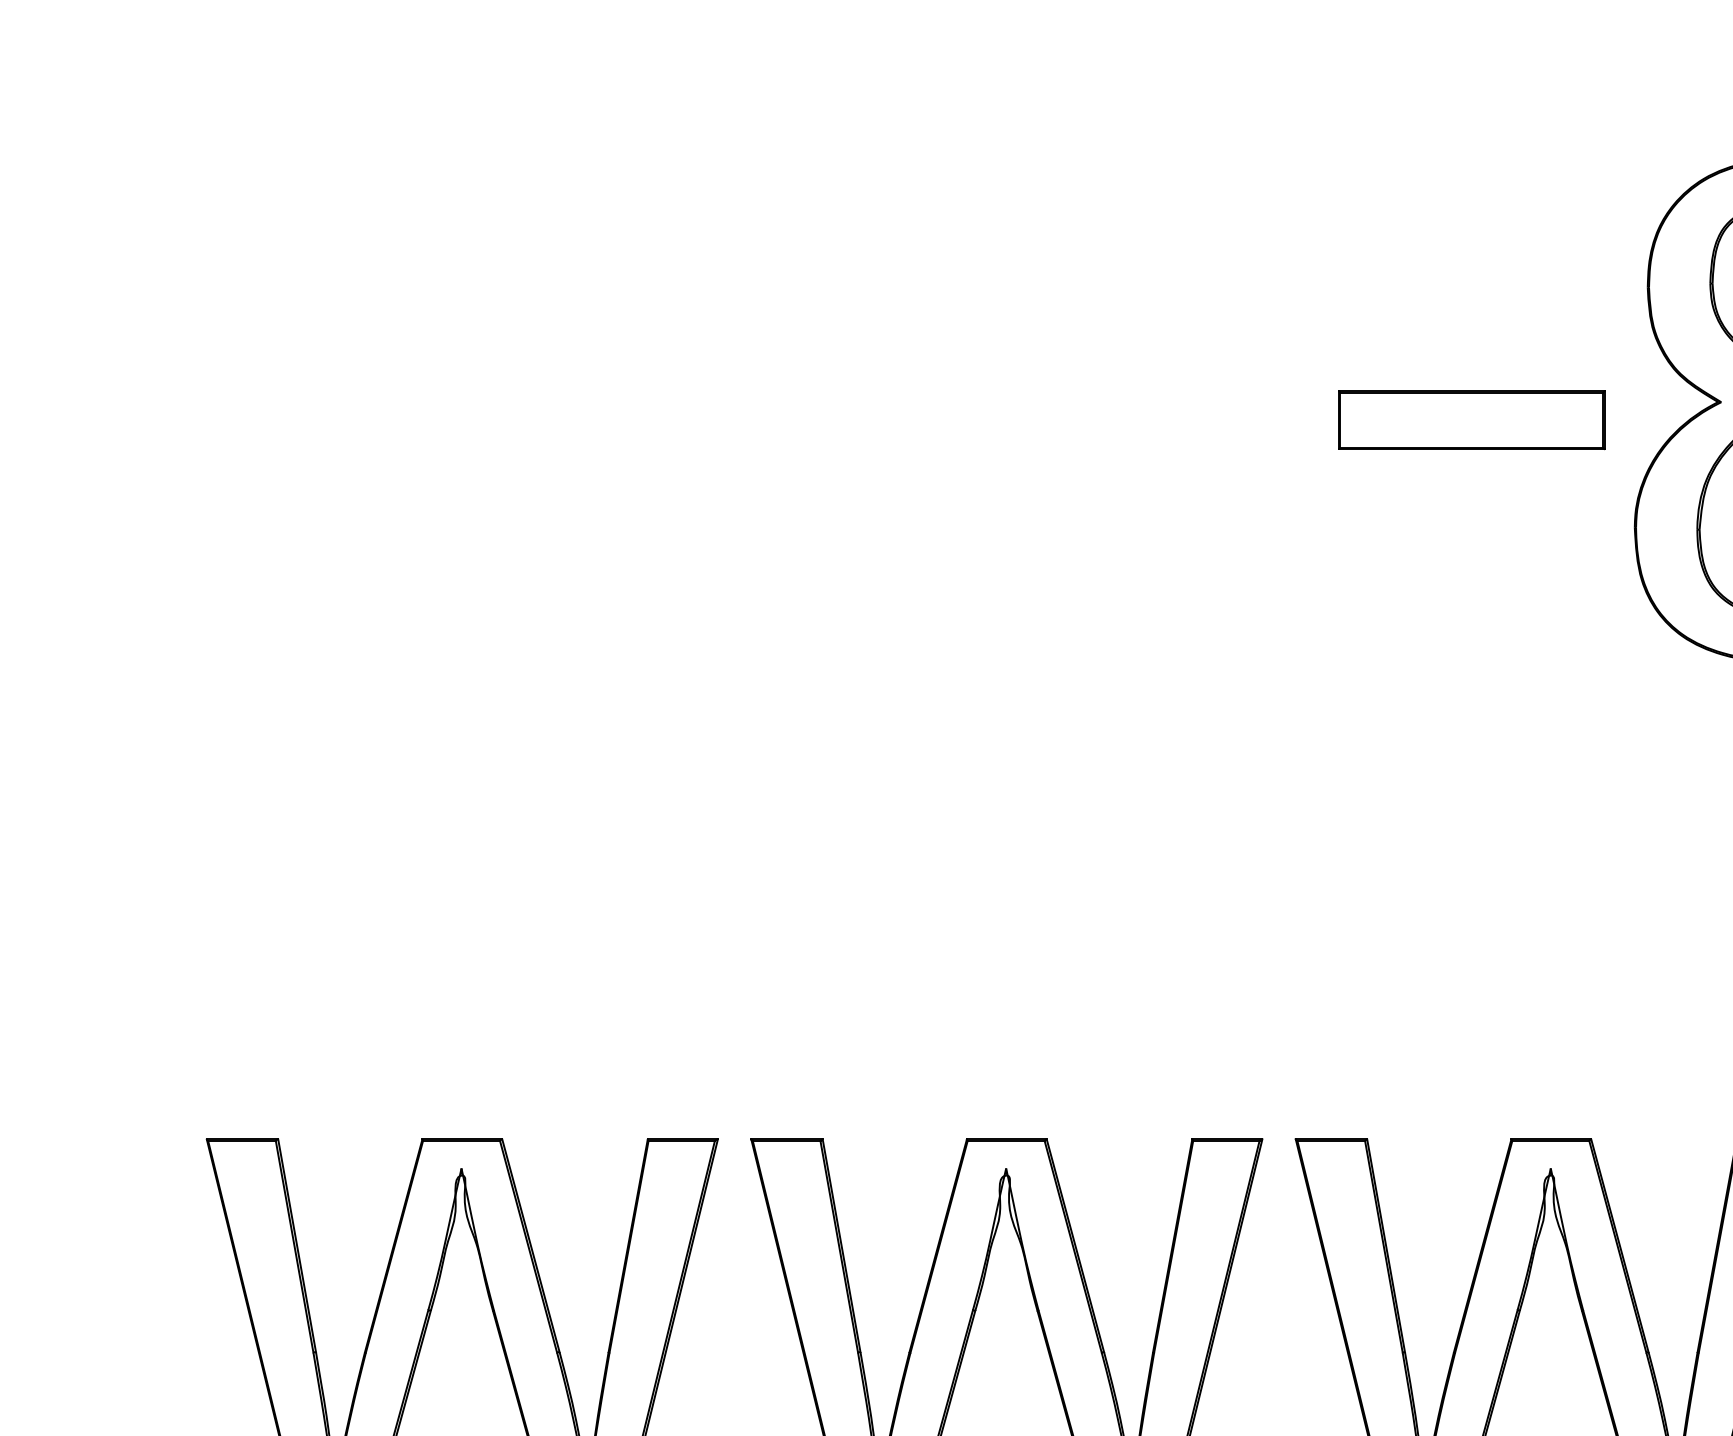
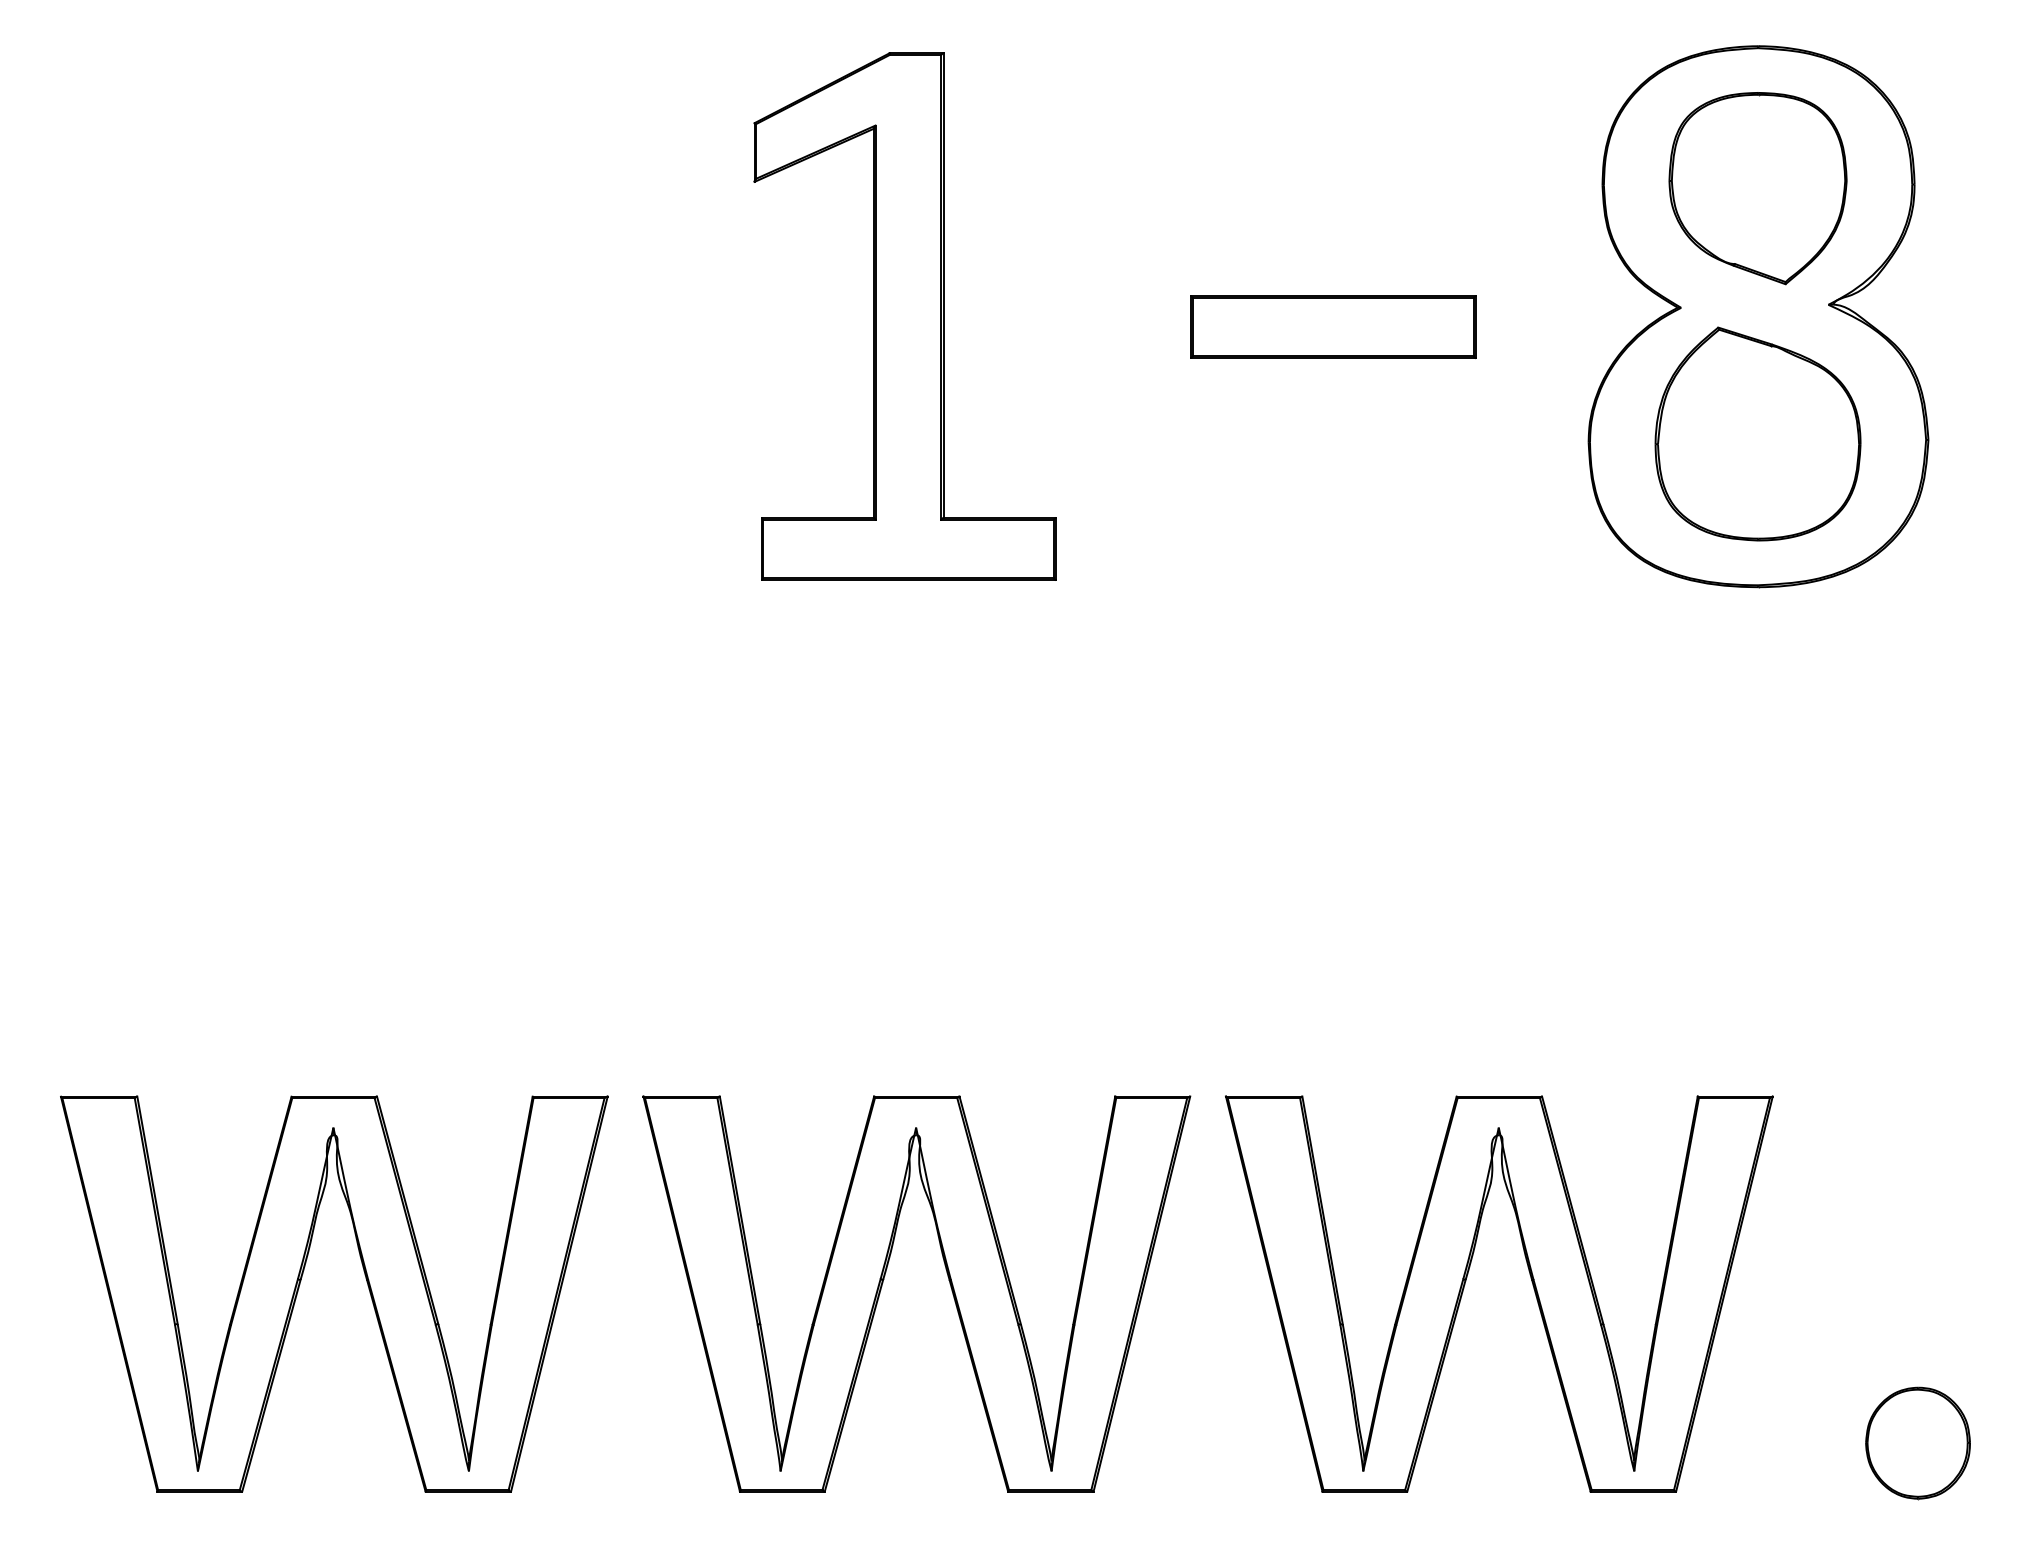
part: (995, 410) -> (904, 316), added
part: (1472, 419) -> (1333, 326), moved

